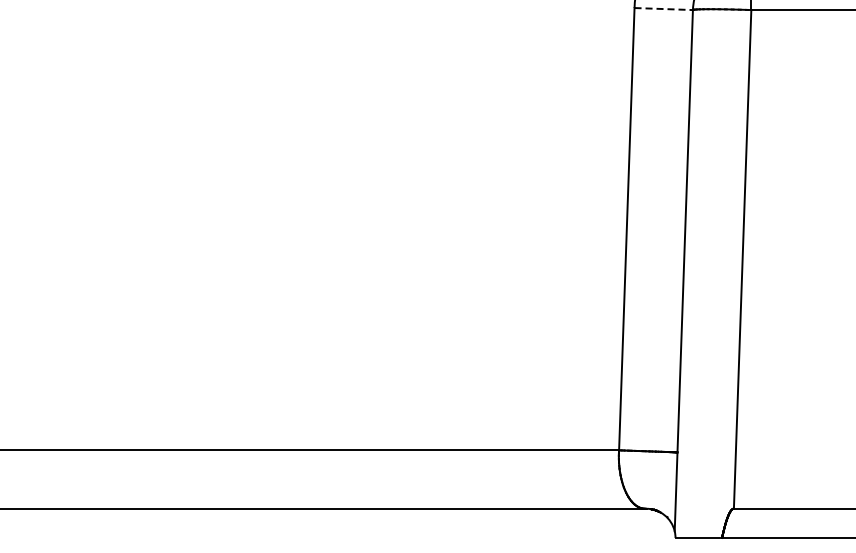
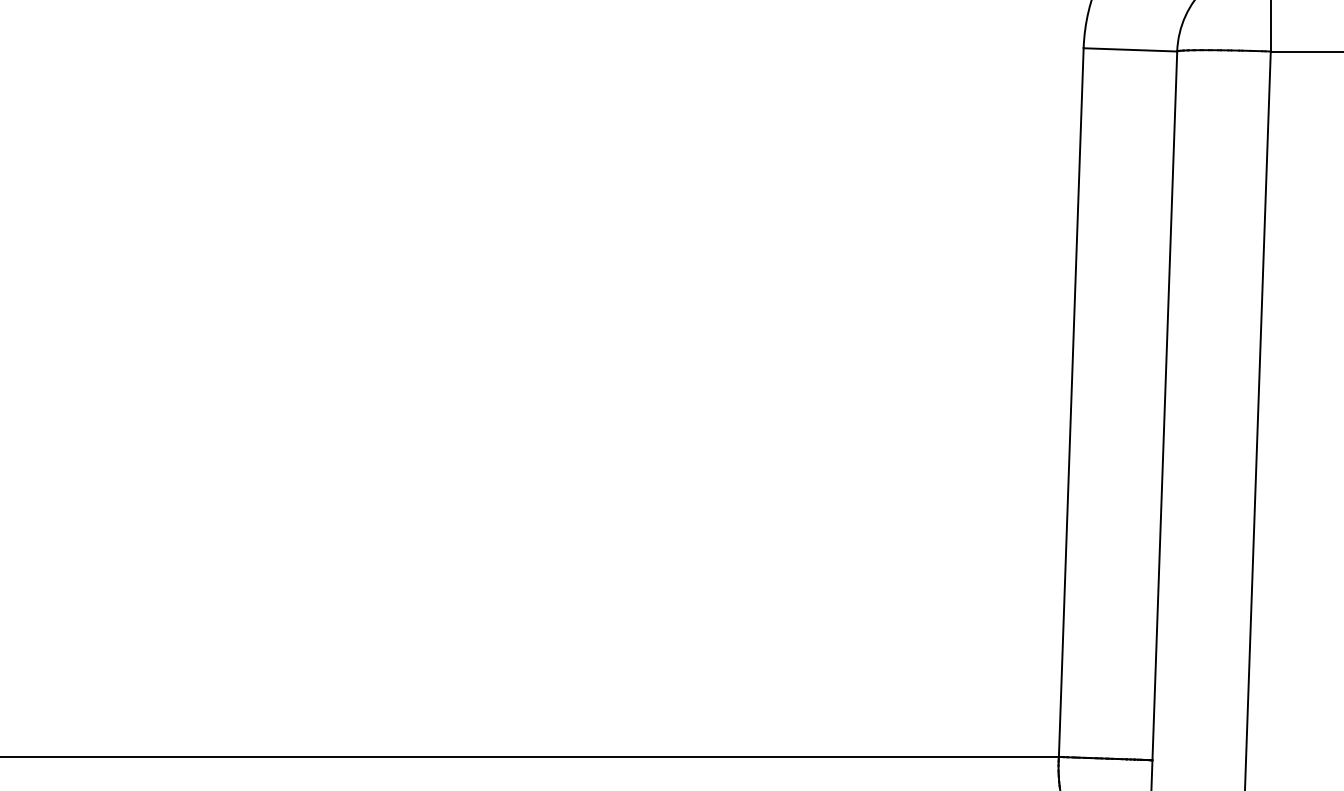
line: (664, 9) -> (1131, 50), dashed -> solid

